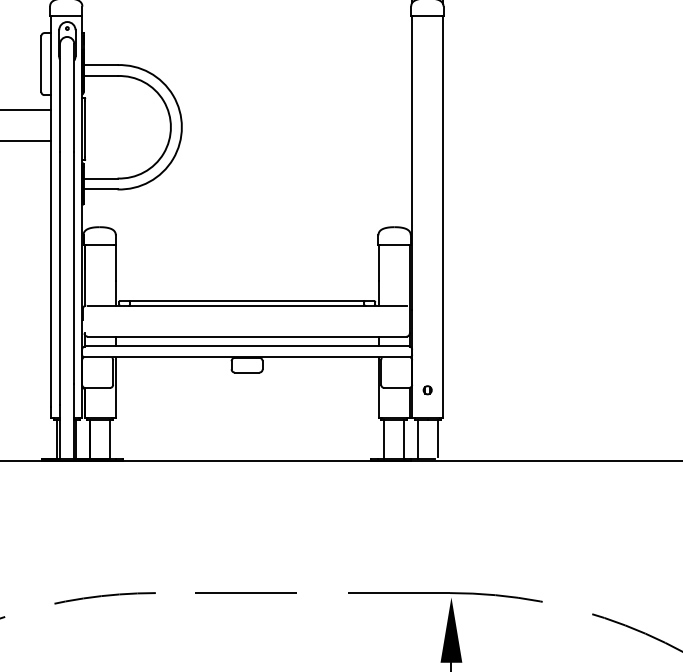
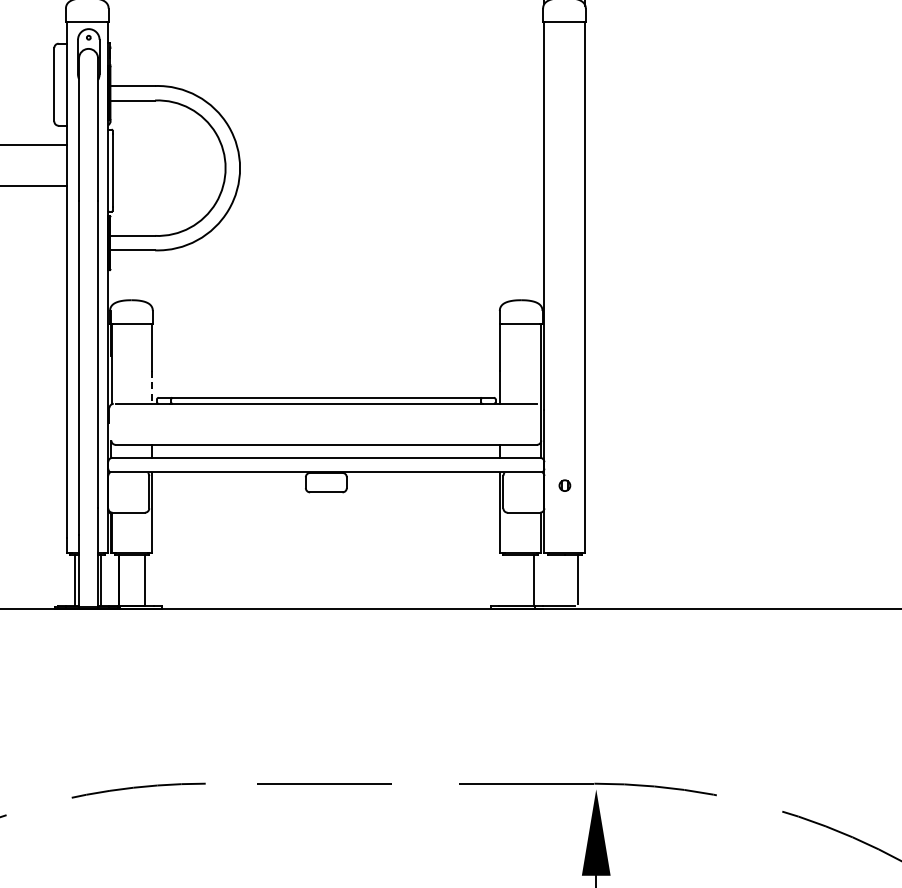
line: (115, 293) -> (152, 387), solid -> dashed
part: (427, 390) -> (564, 485), moved
line: (384, 439) -> (507, 580), removed
line: (417, 439) -> (551, 580), removed

